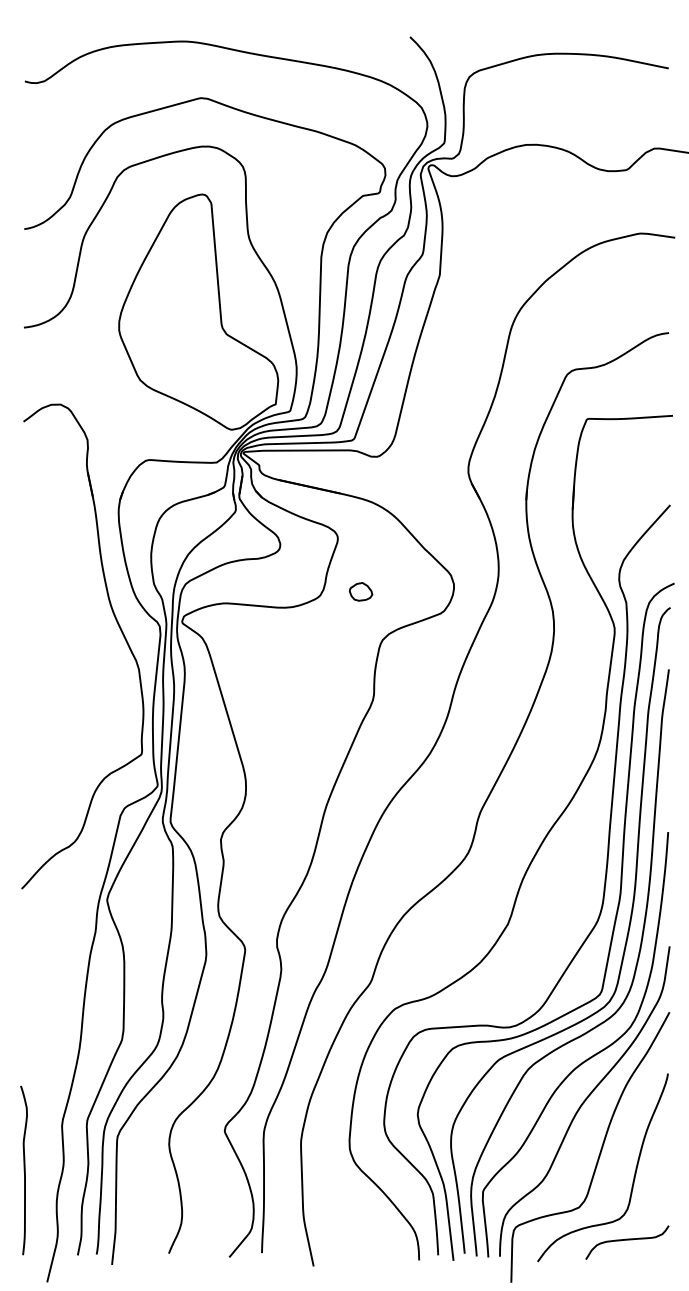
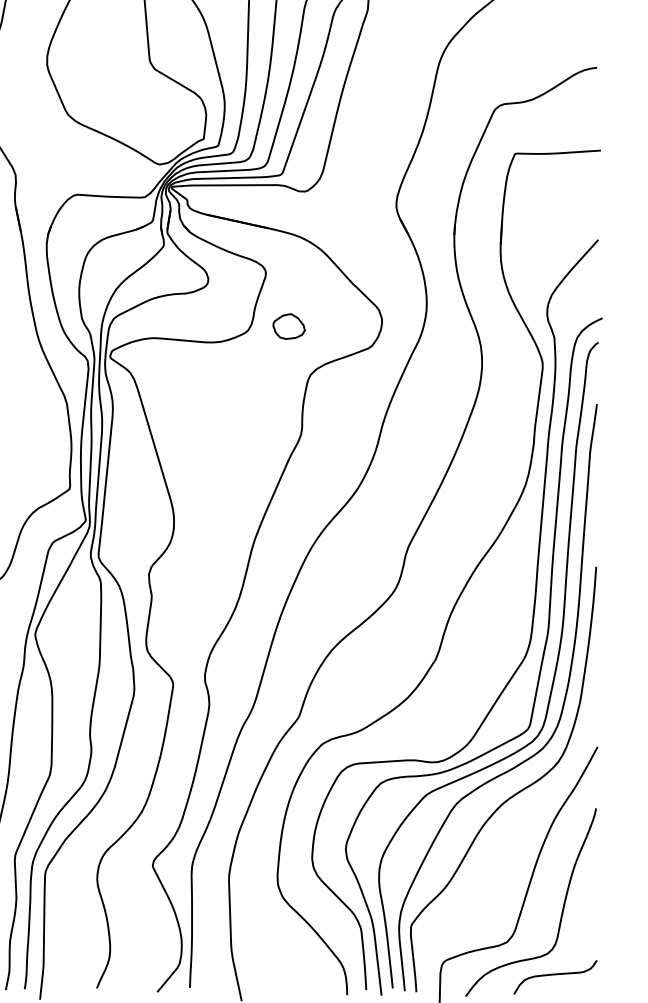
part: (360, 591) -> (288, 326), size x1.4
curve: (584, 1101) -> (512, 836), removed

